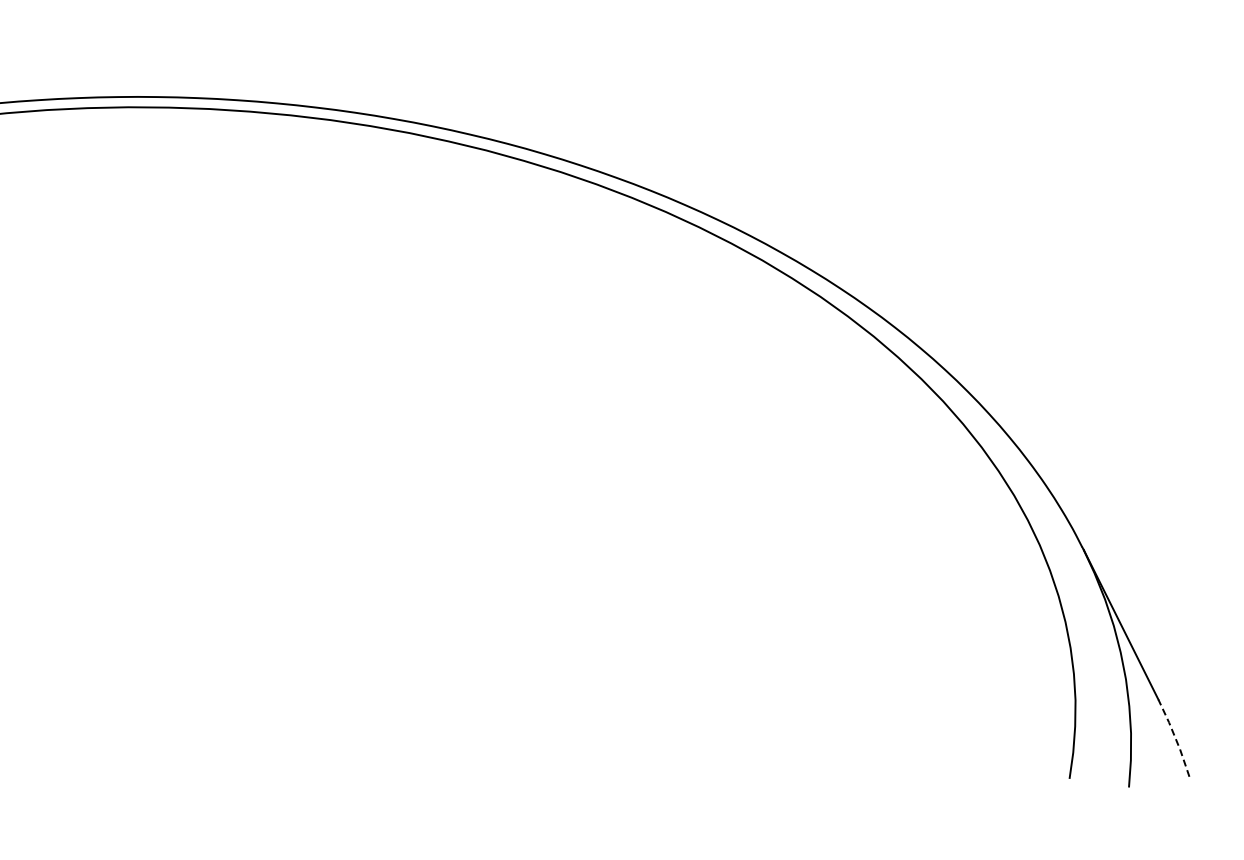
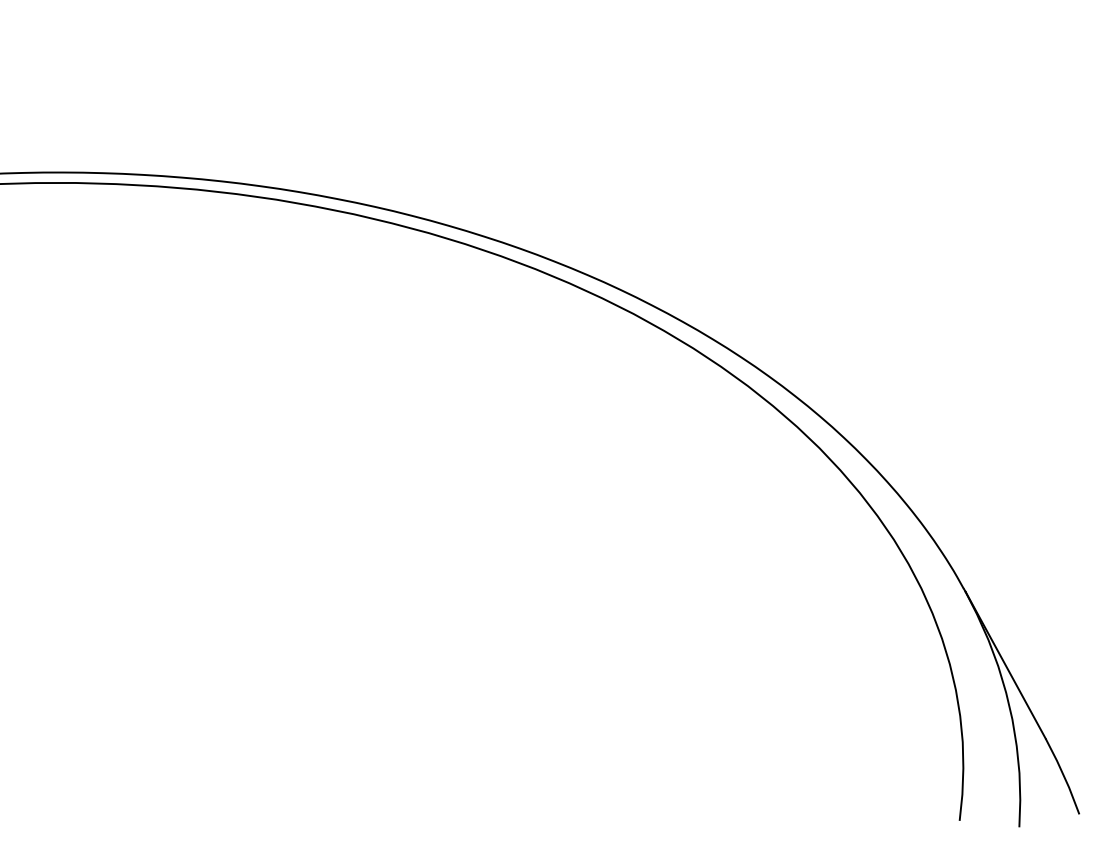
line: (1174, 736) -> (1062, 774), dashed -> solid

